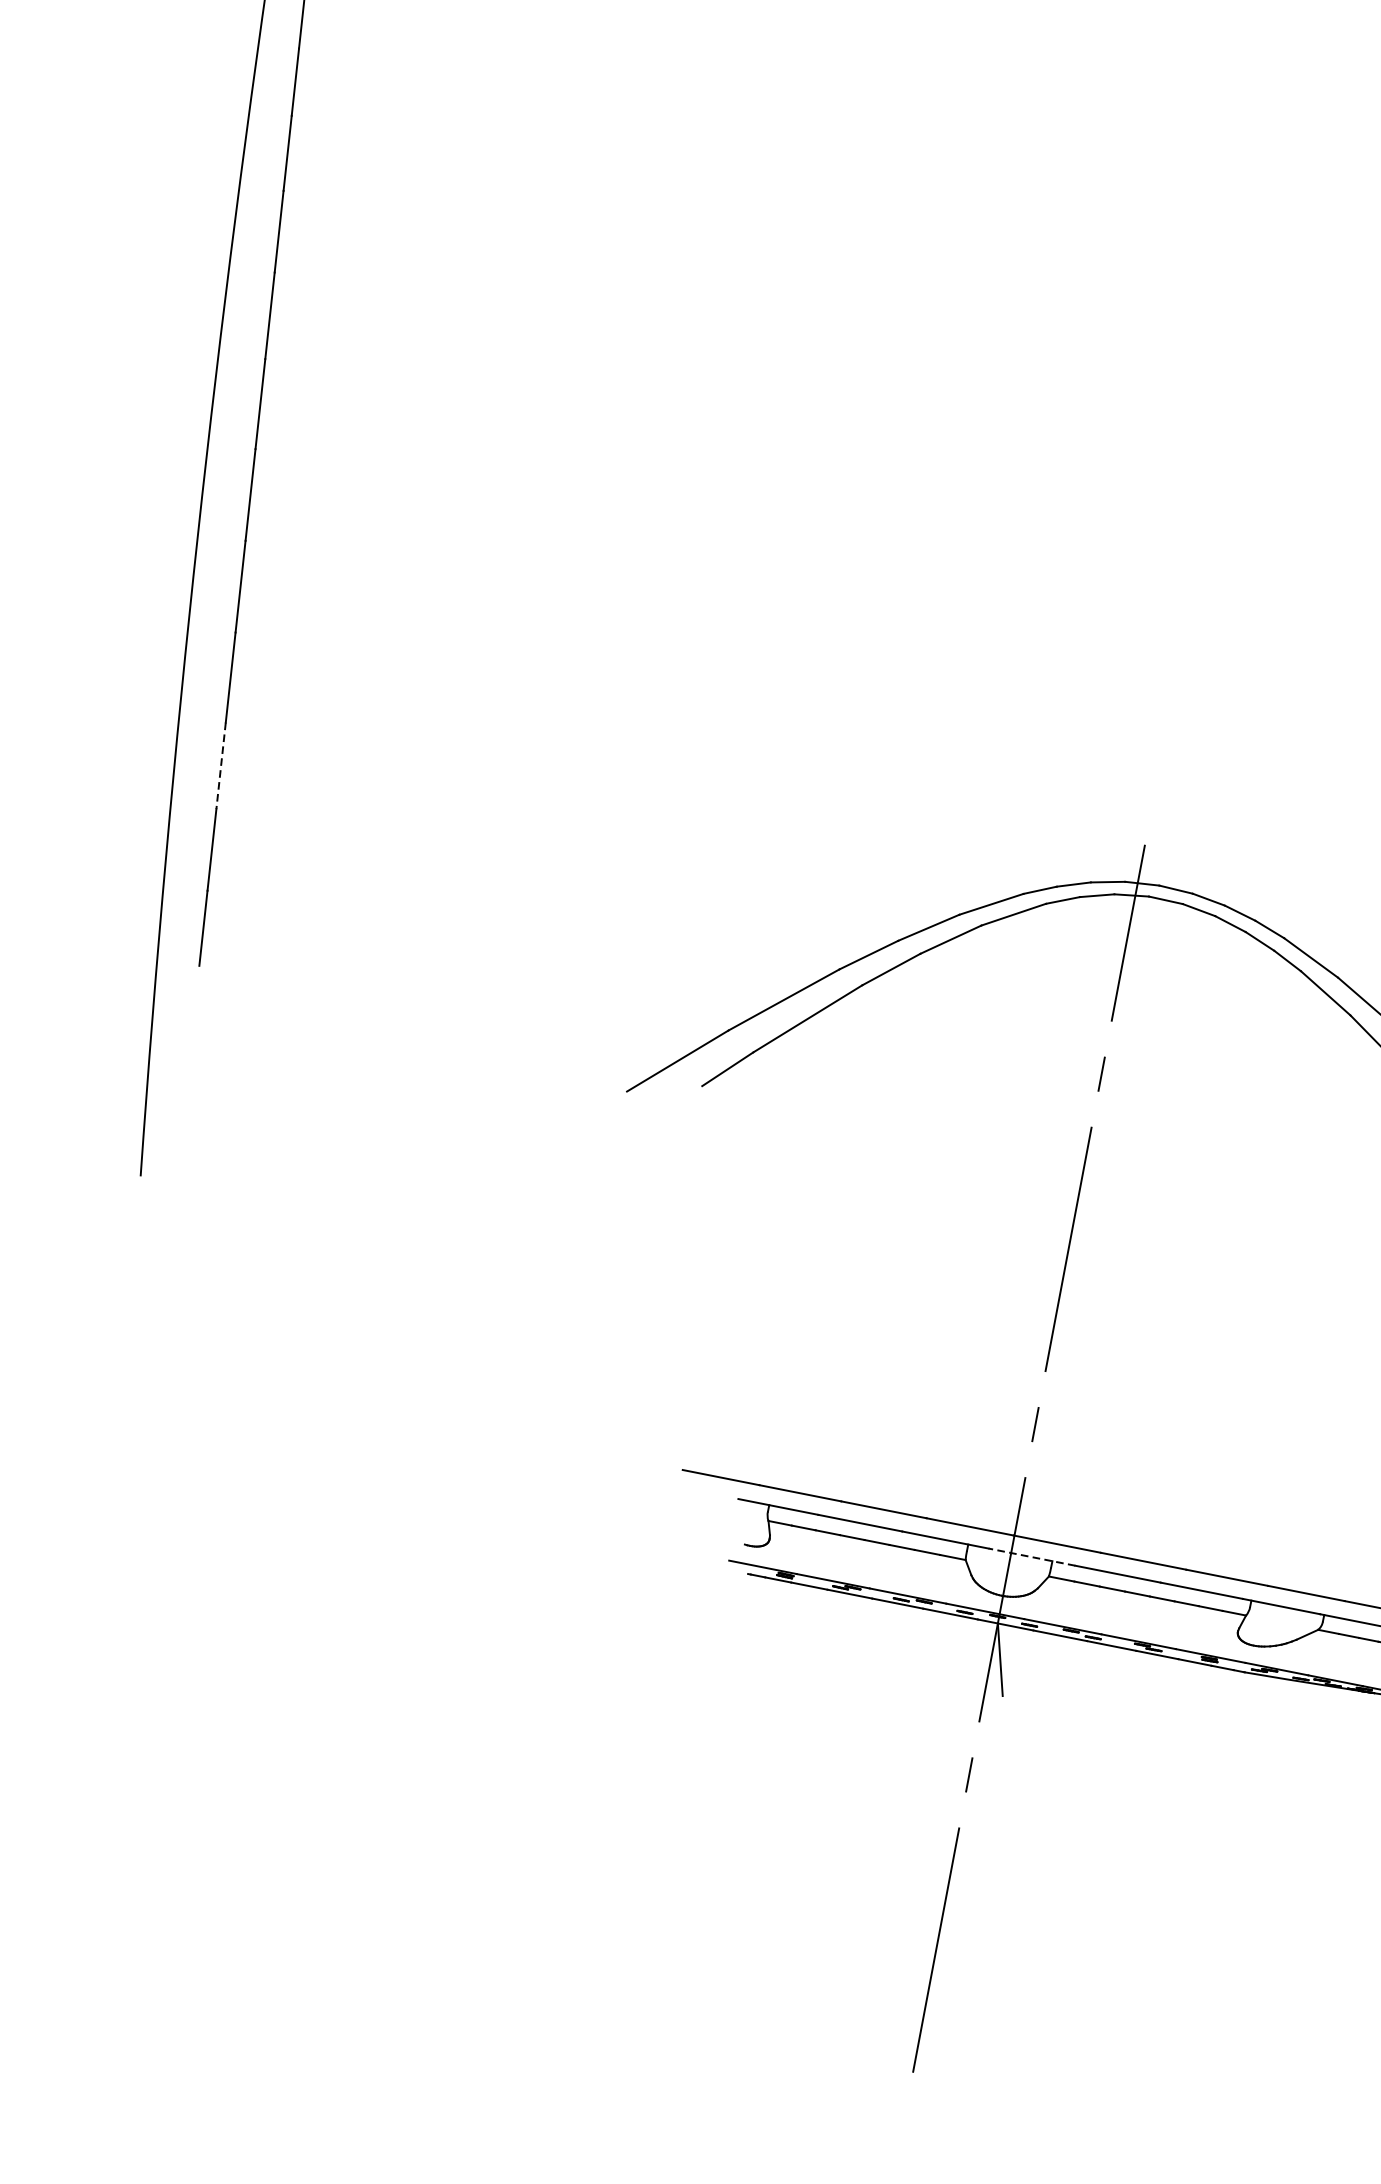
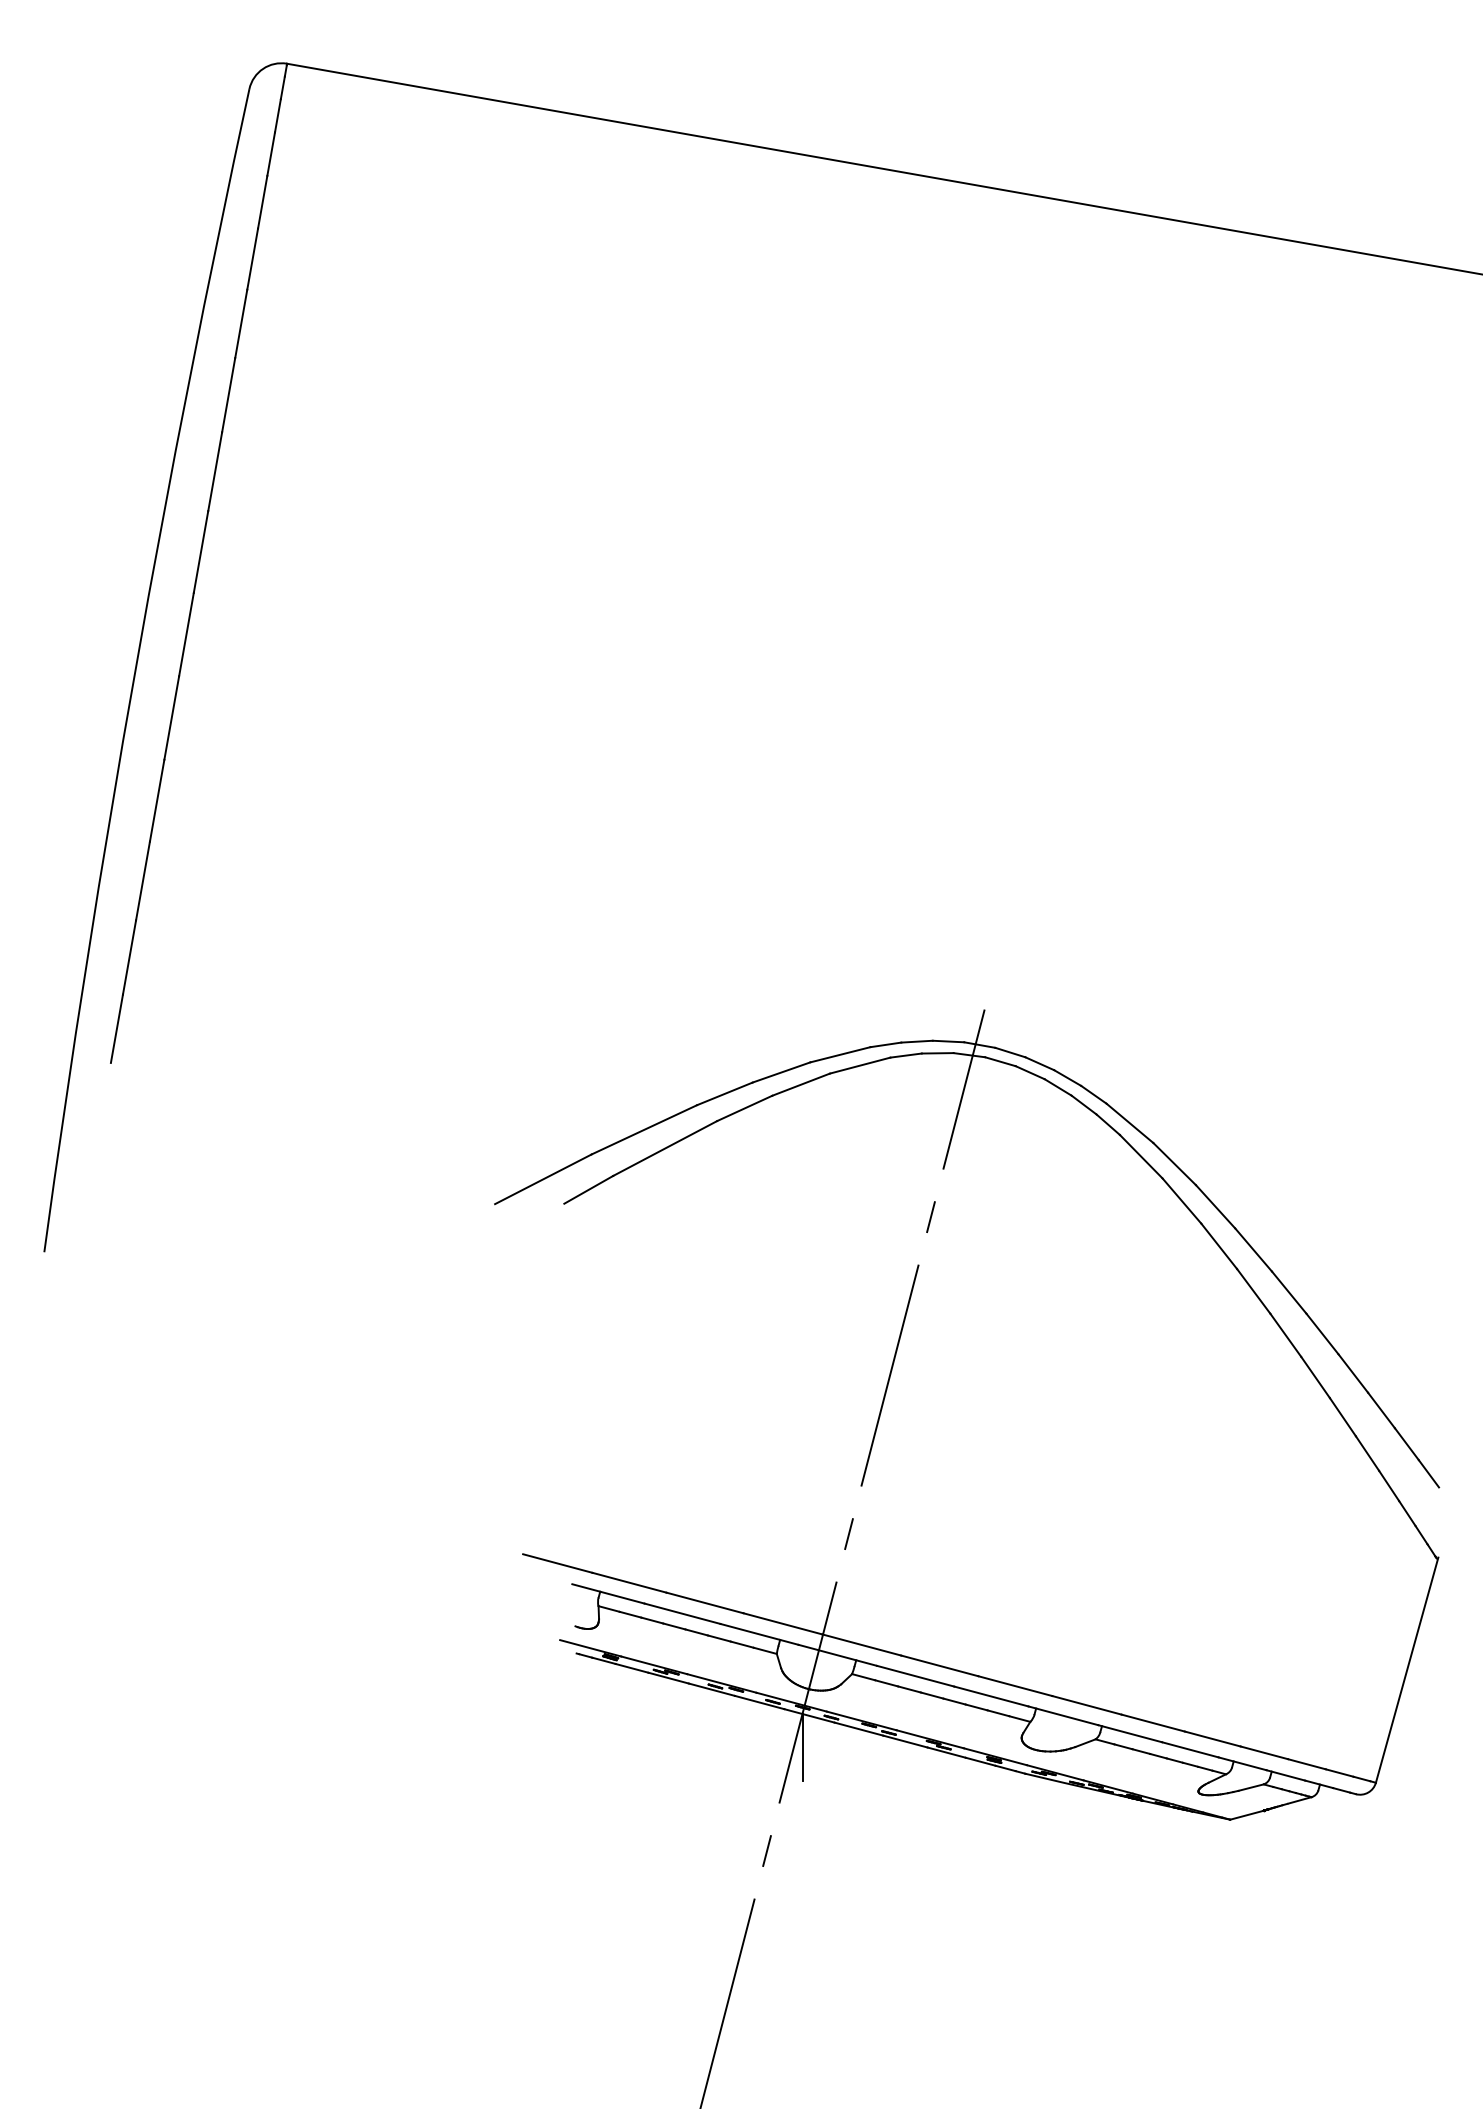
line: (221, 766) -> (143, 881), dashed -> solid
line: (1031, 1557) -> (837, 1655), dashed -> solid

